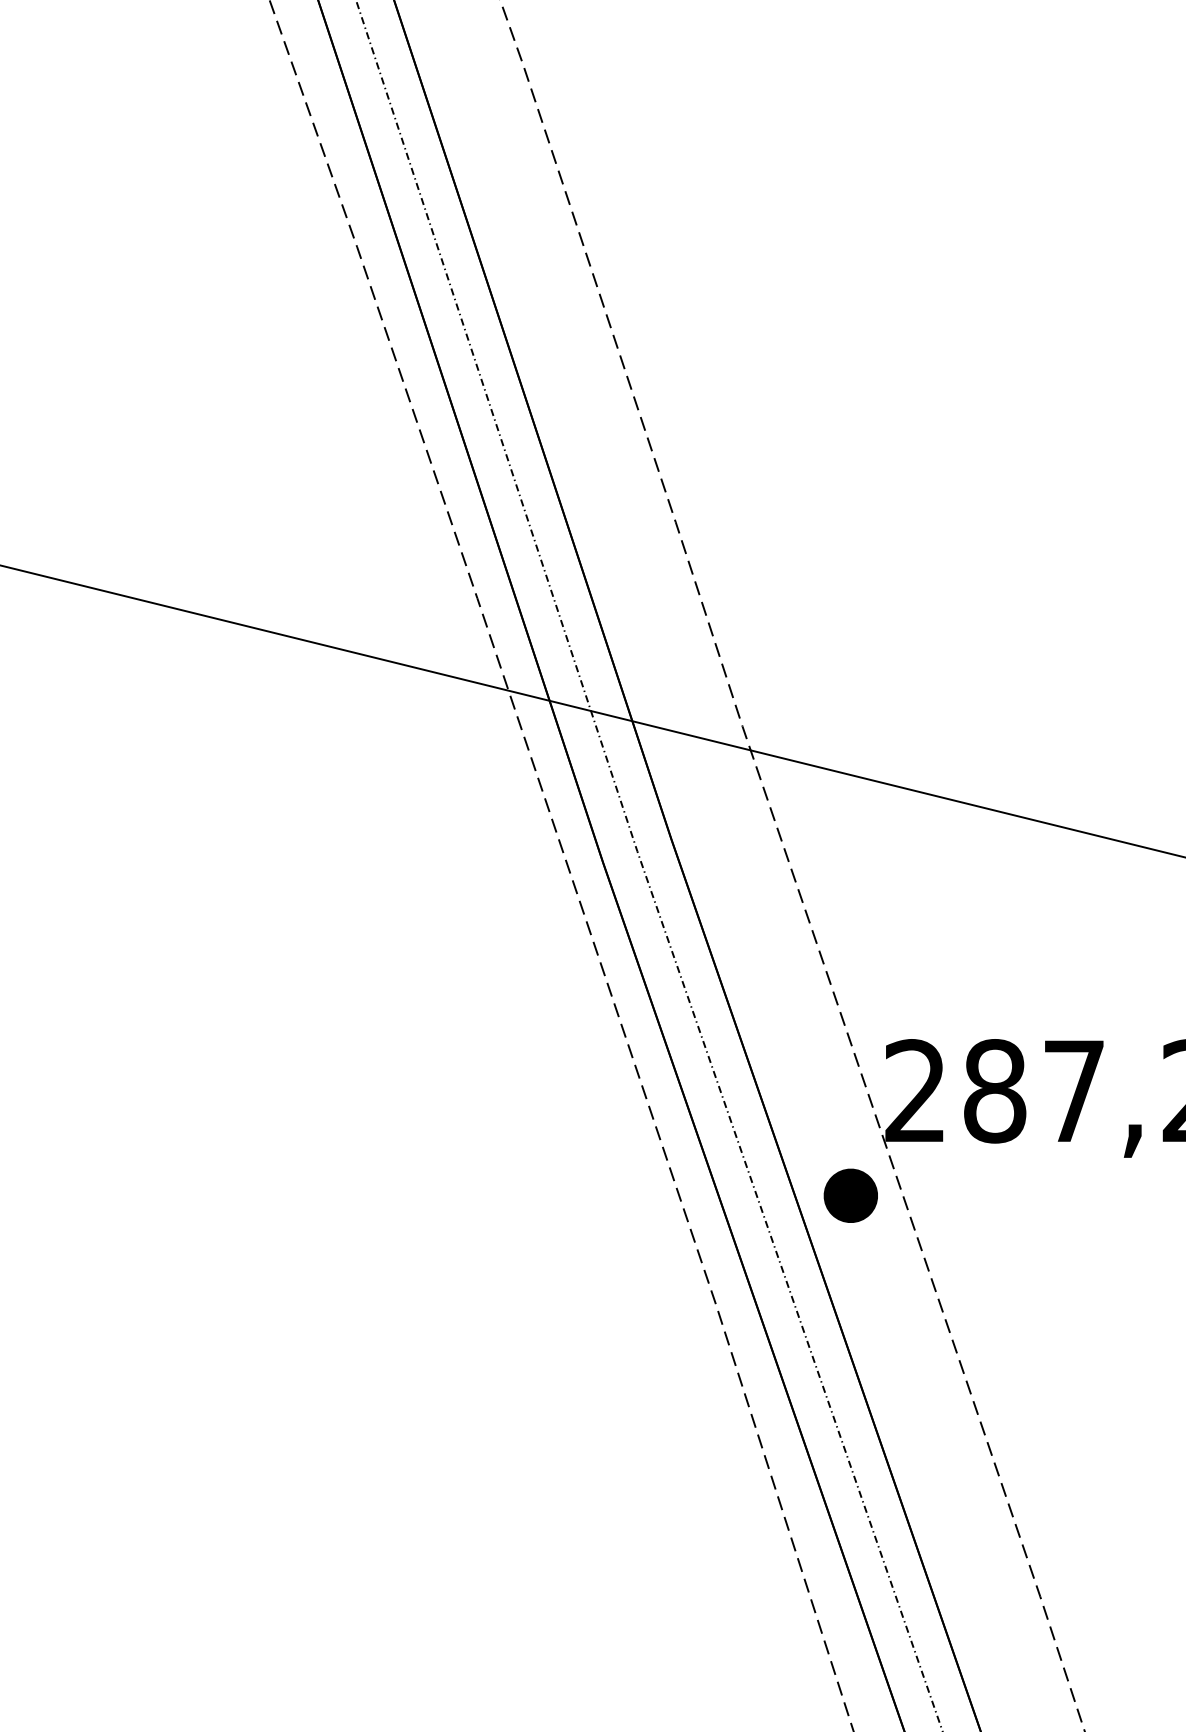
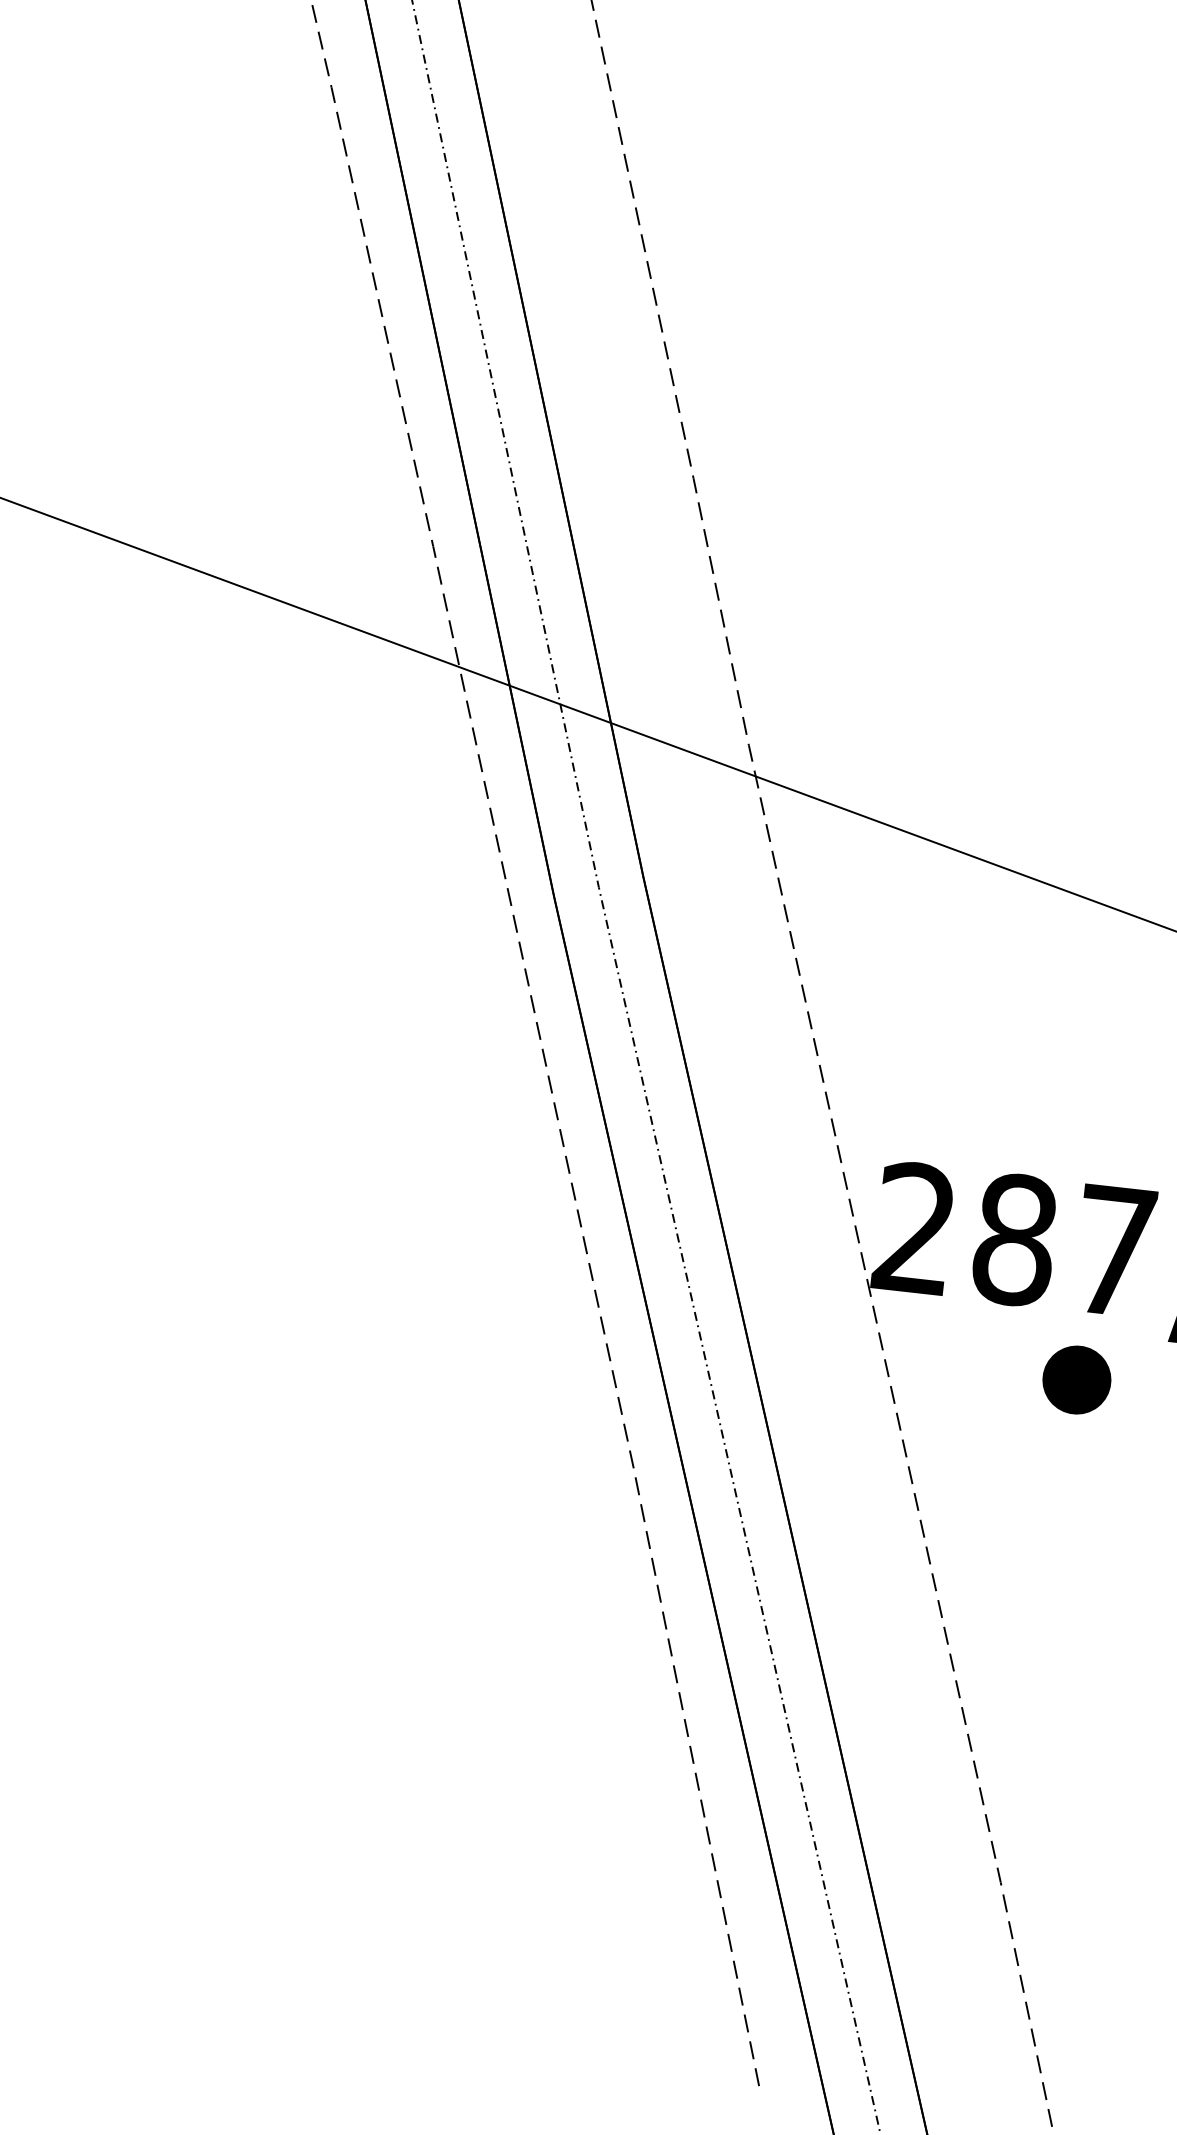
part: (850, 1195) -> (1076, 1379), moved

